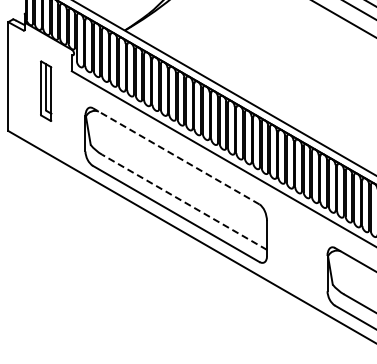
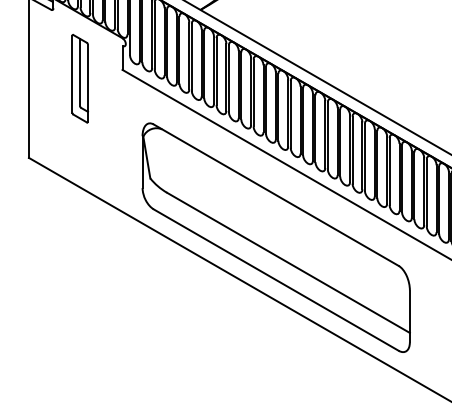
part: (46, 90) -> (80, 77), moved
line: (175, 156) -> (275, 195), dashed -> solid
line: (184, 202) -> (288, 263), dashed -> solid

